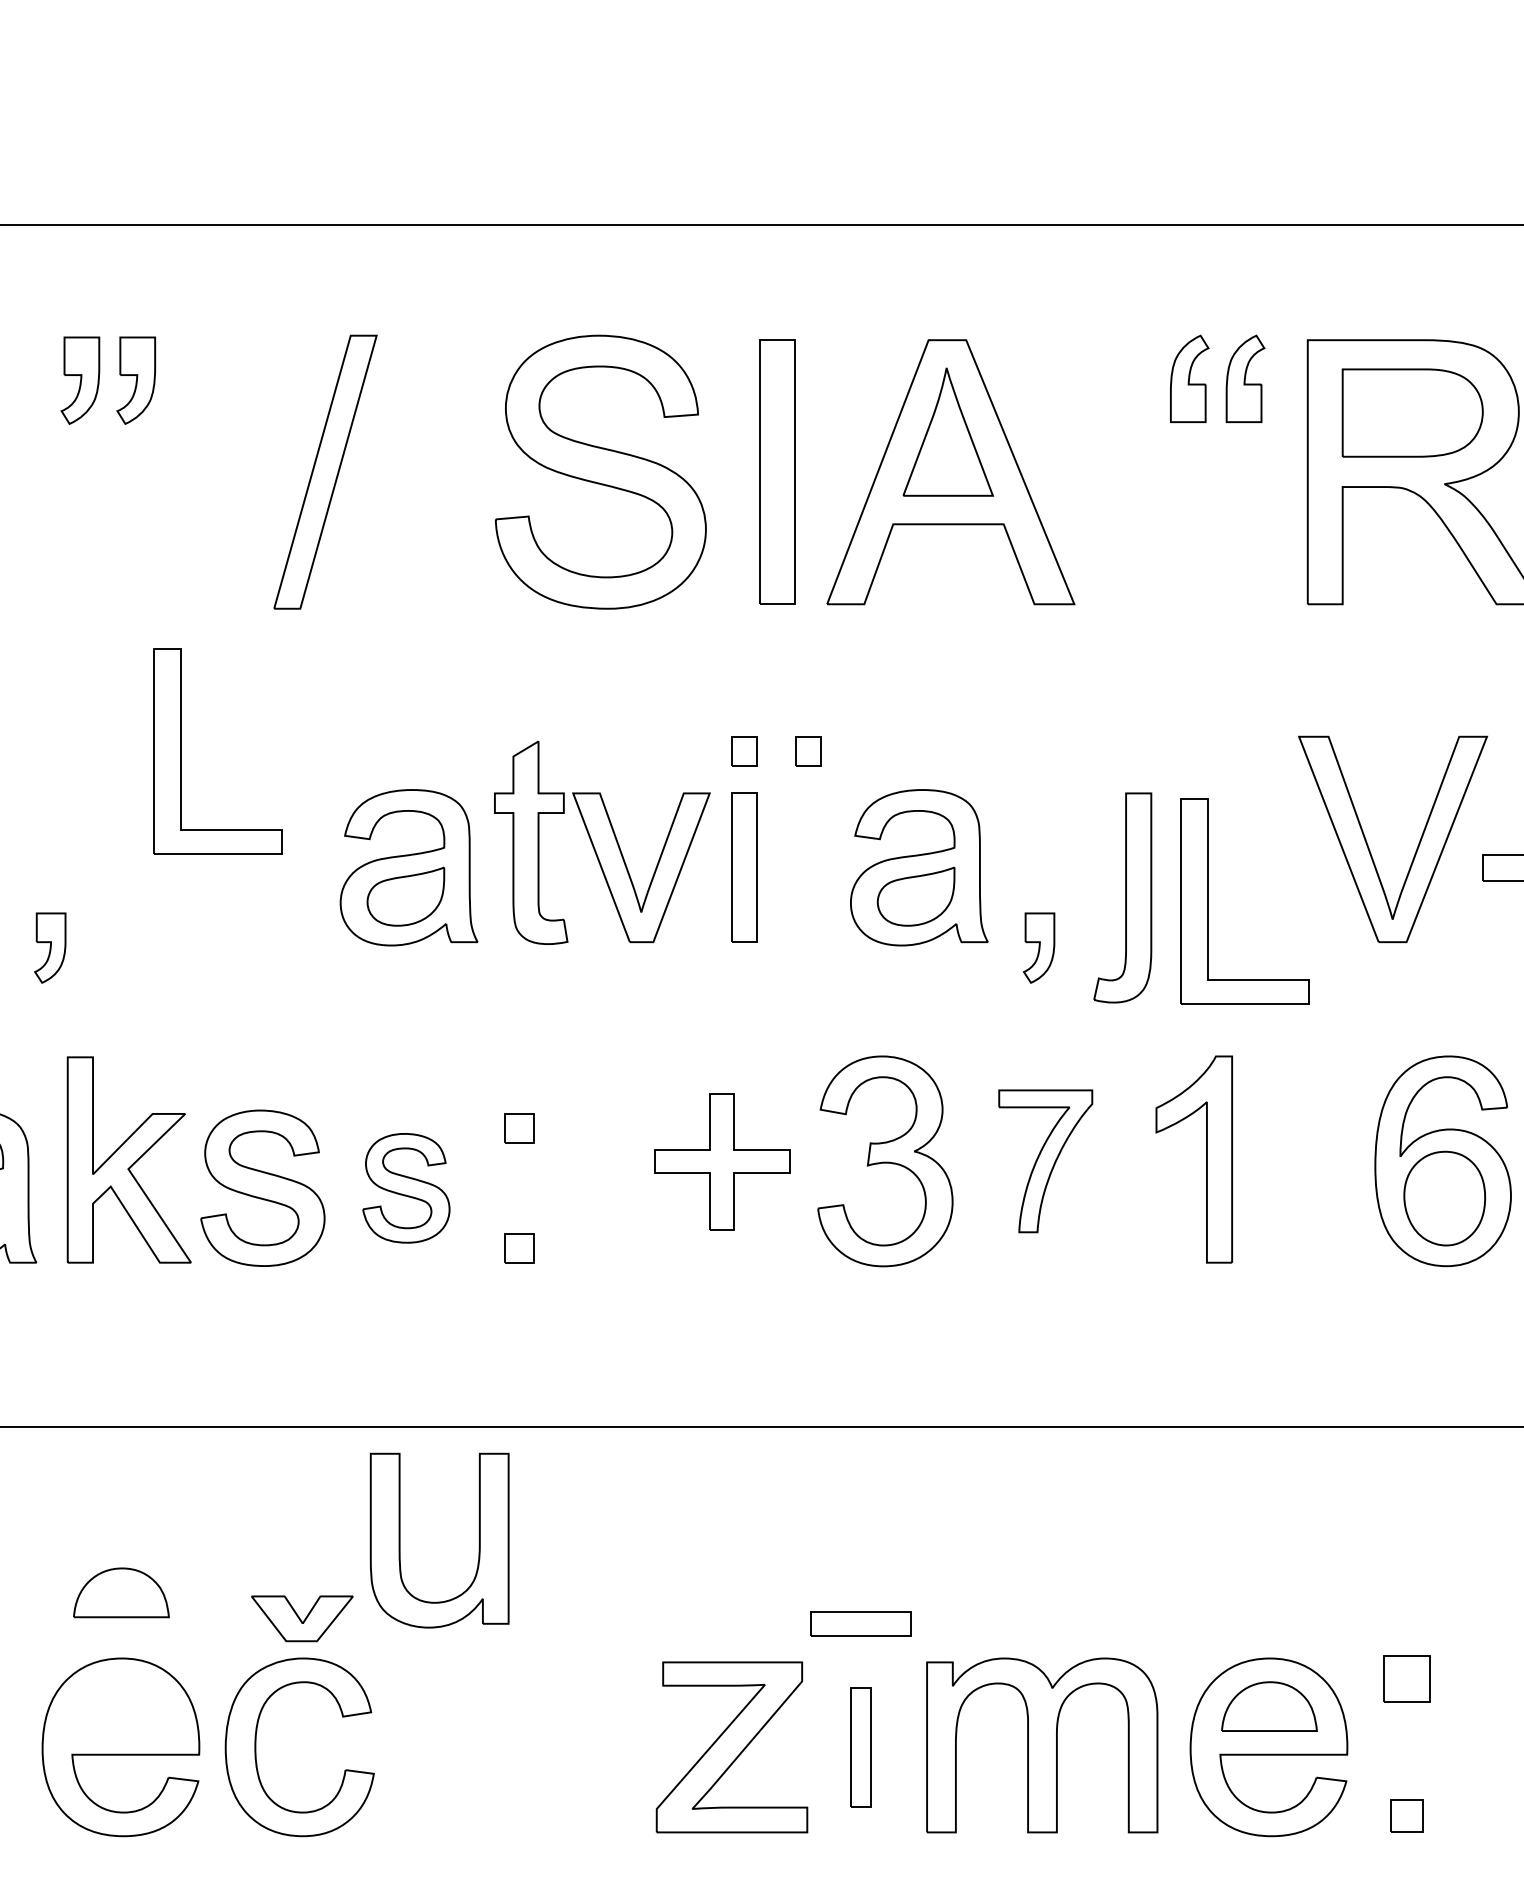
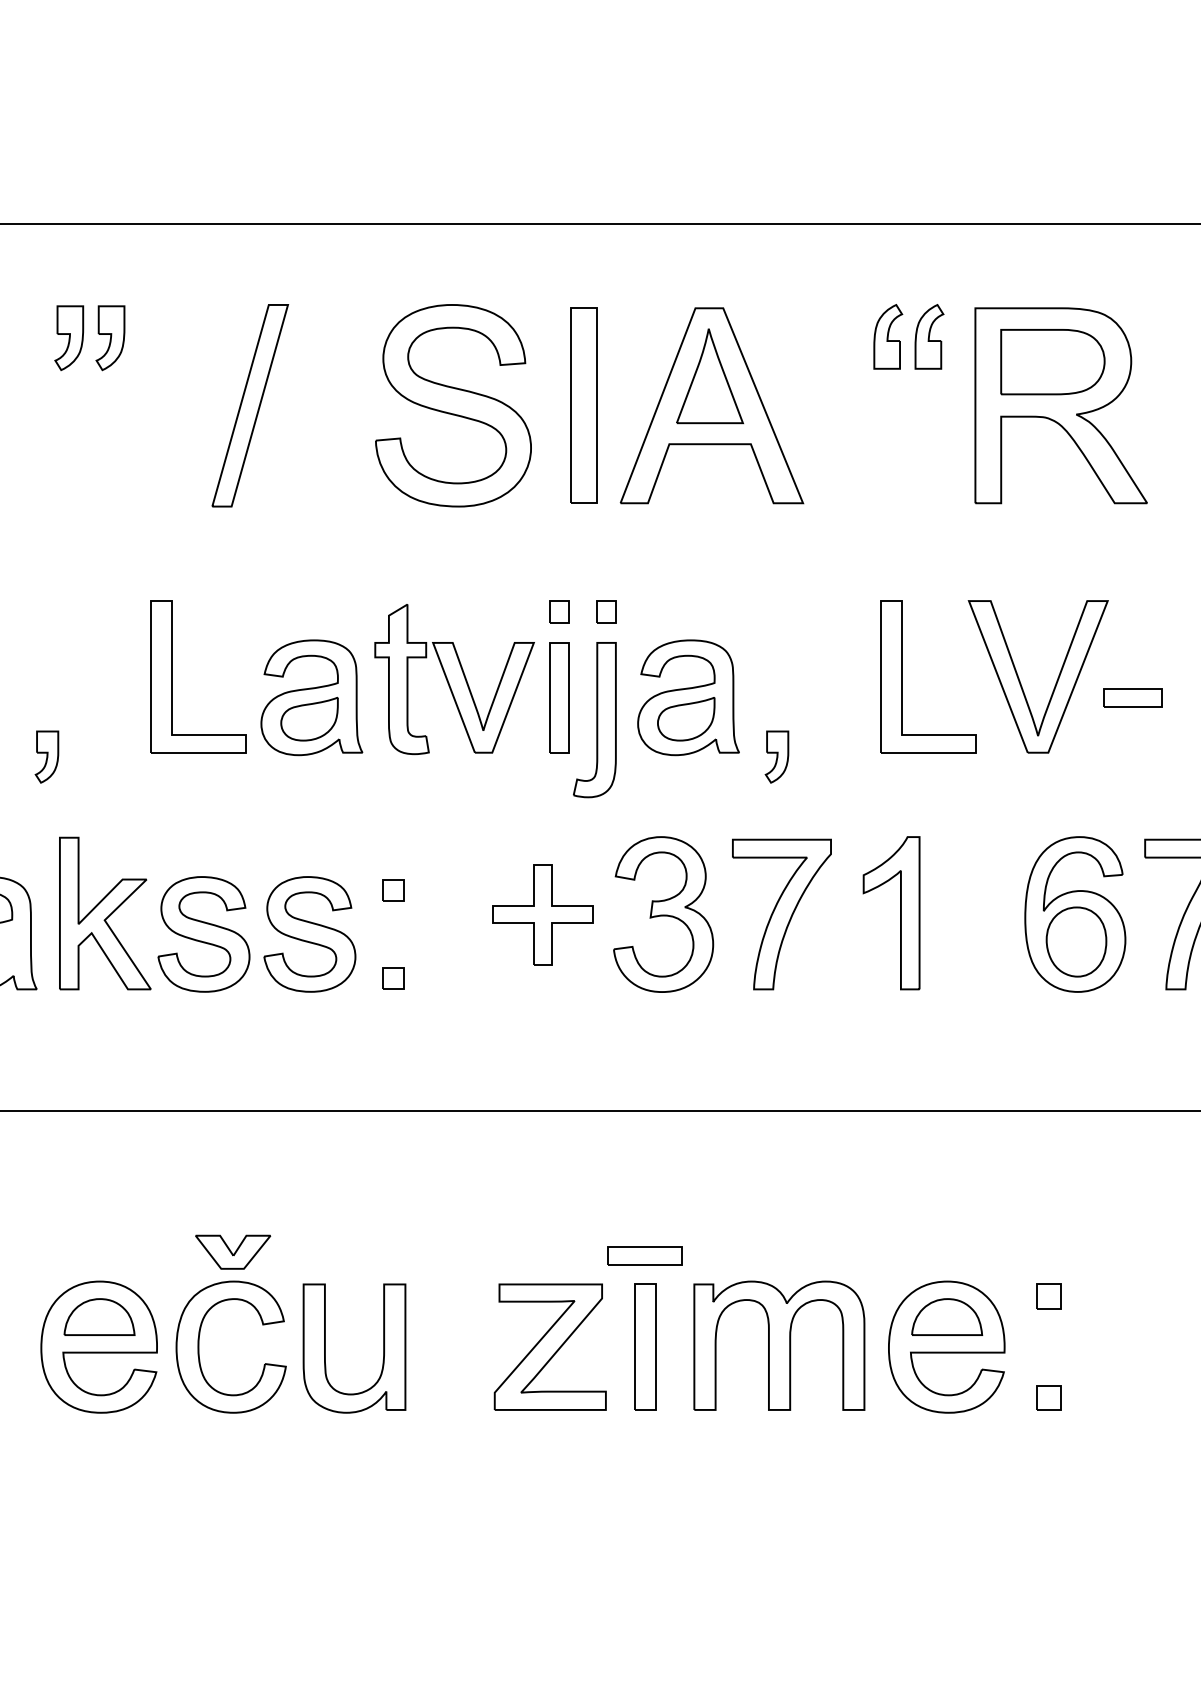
part: (182, 750) -> (172, 676), moved
part: (1122, 898) -> (594, 720), moved
part: (1209, 901) -> (902, 676), moved
part: (1045, 1161) -> (781, 914), size x1.43
part: (405, 1188) -> (309, 934), size x1.43
part: (400, 1540) -> (325, 1348), moved
part: (121, 1592) -> (99, 1316), moved
part: (1406, 1678) -> (1048, 1296), size x0.71
part: (860, 1746) -> (645, 1346), size x1.43

